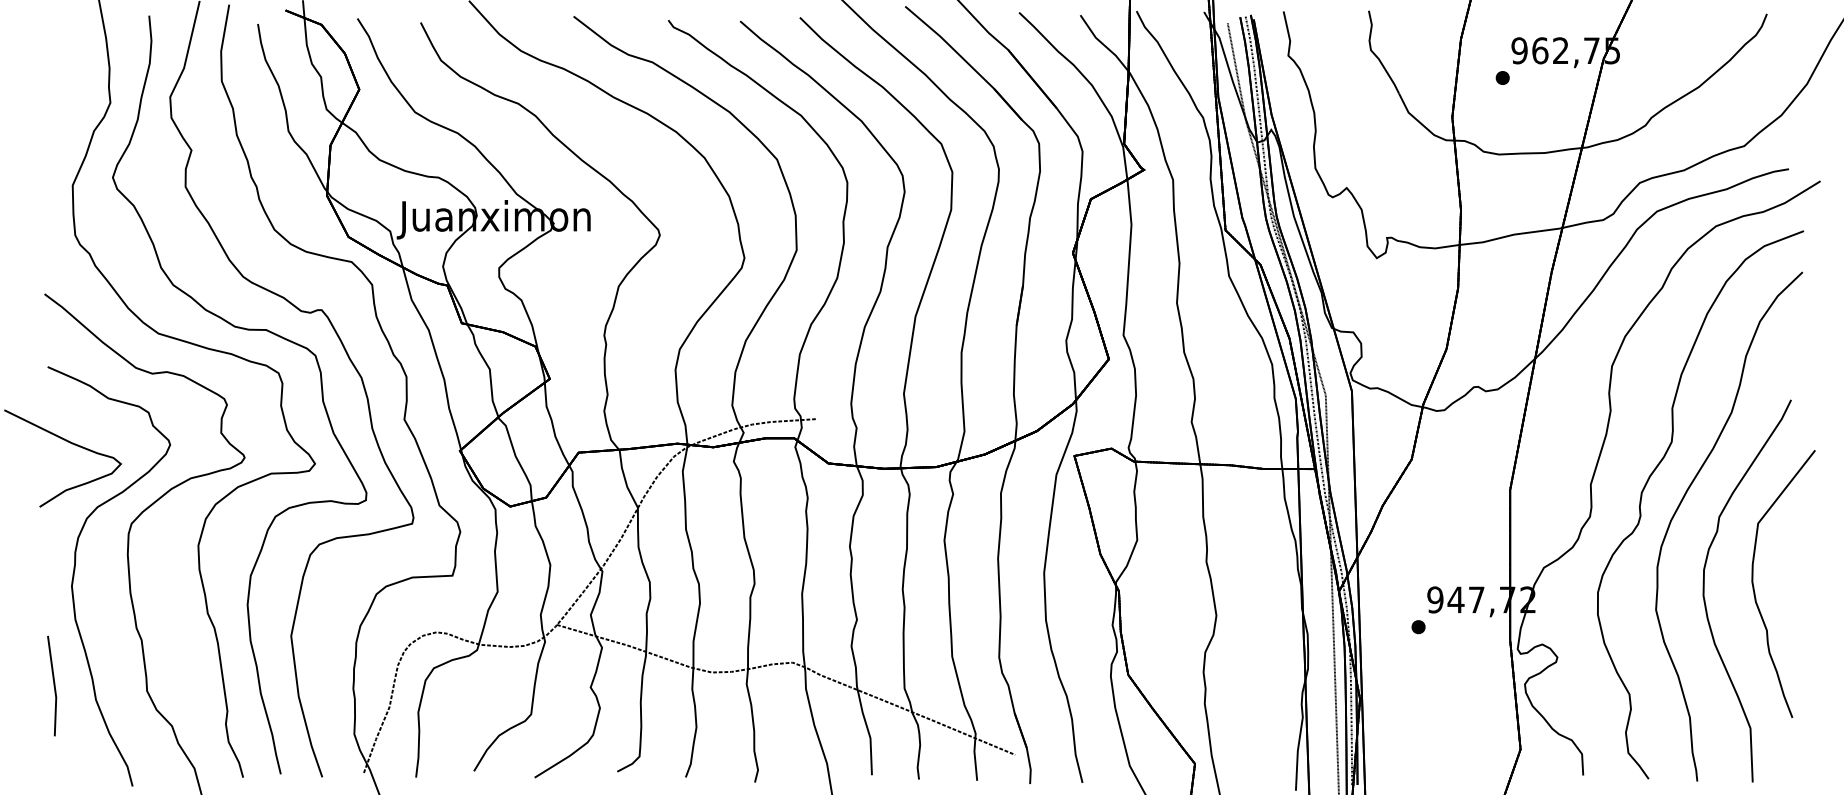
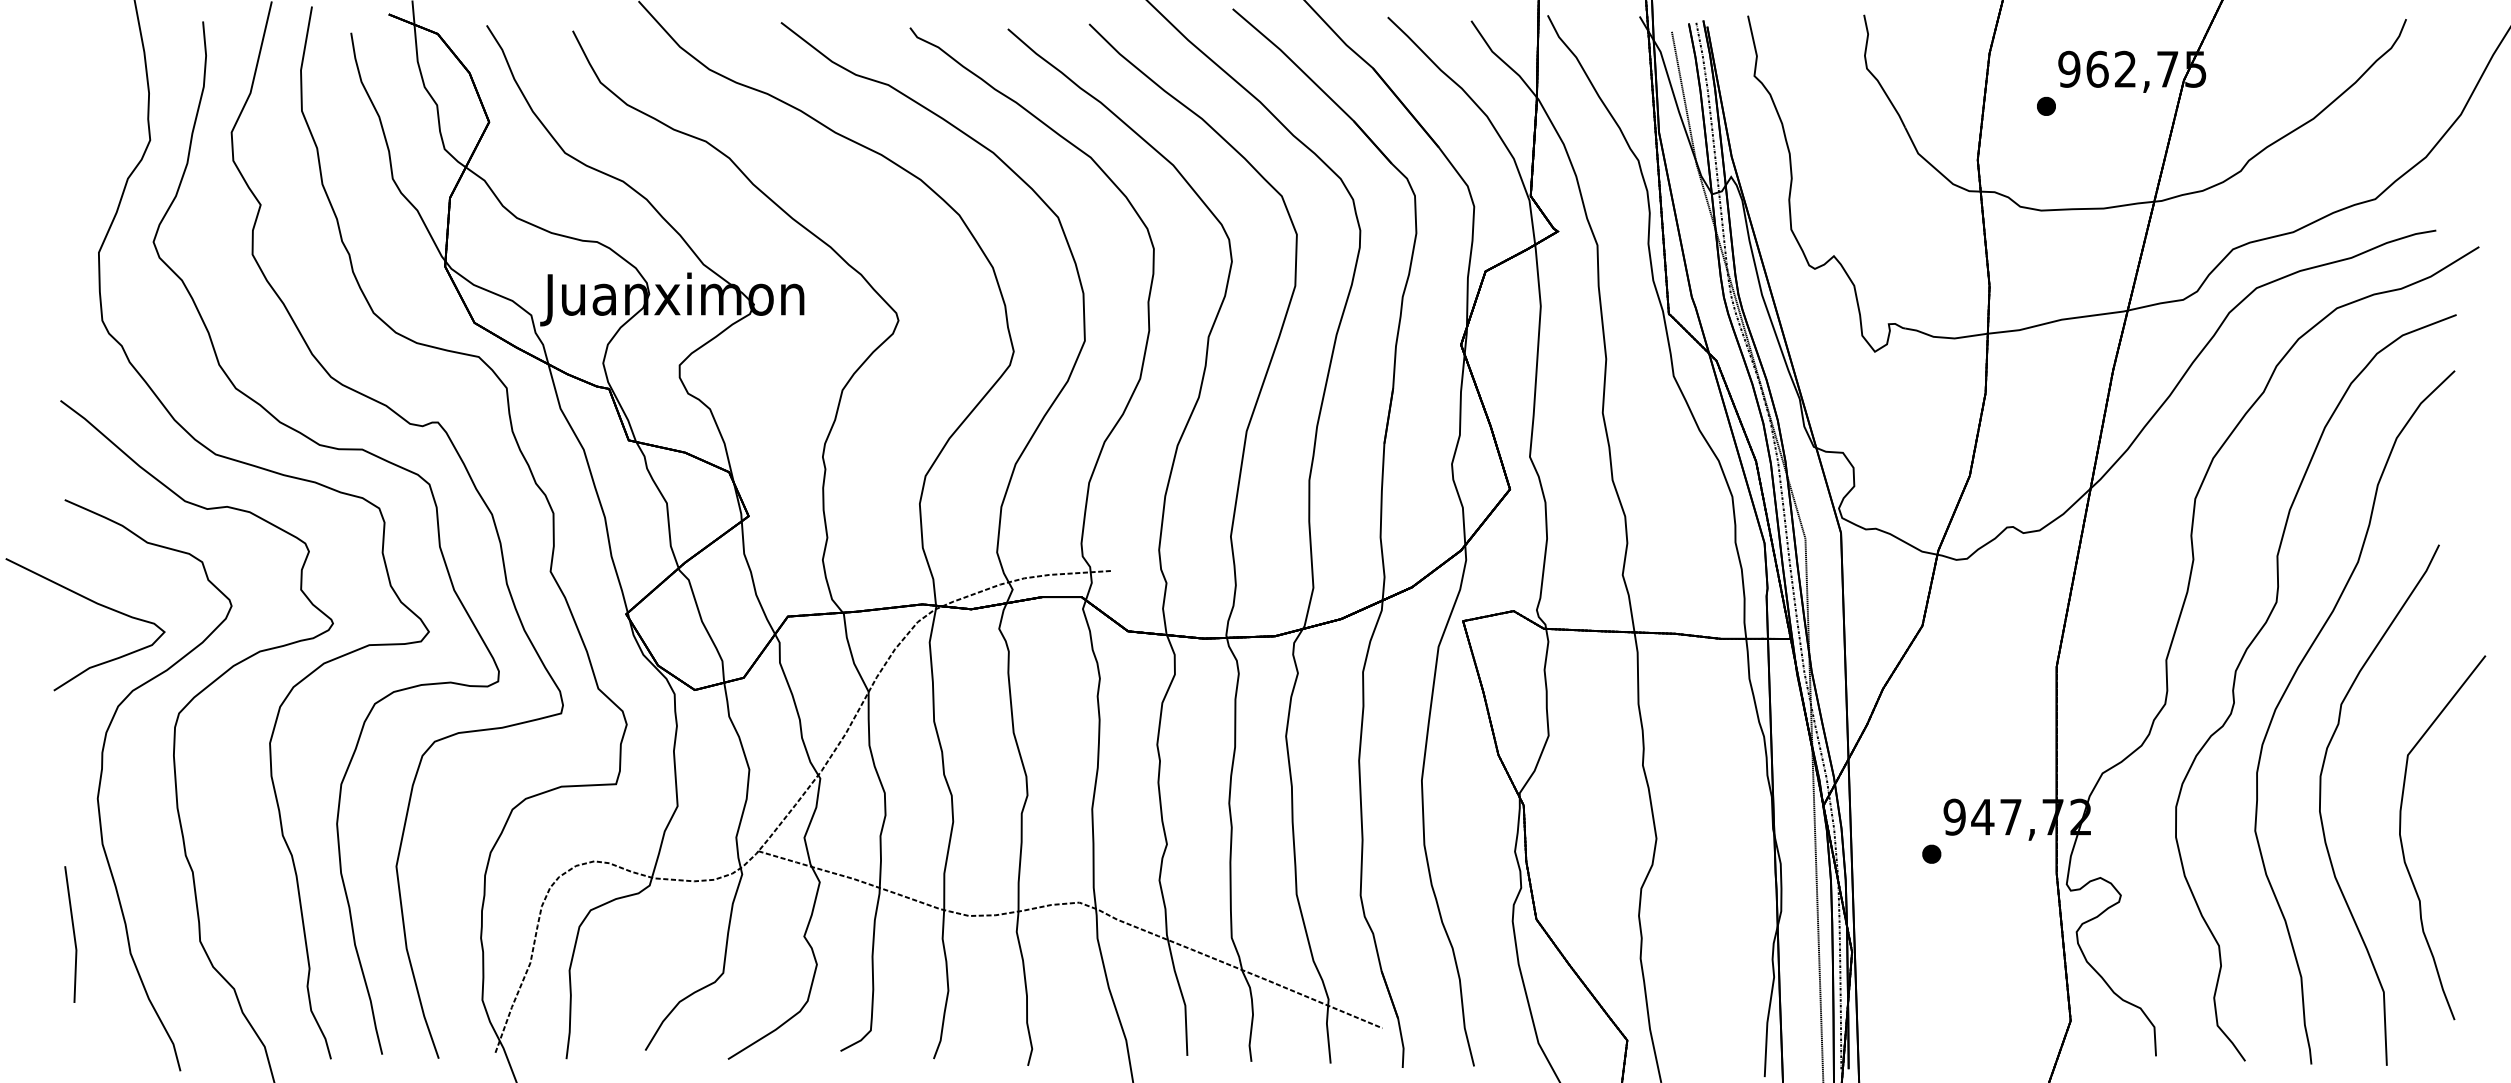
curve: (1754, 586) -> (2402, 841), moved

